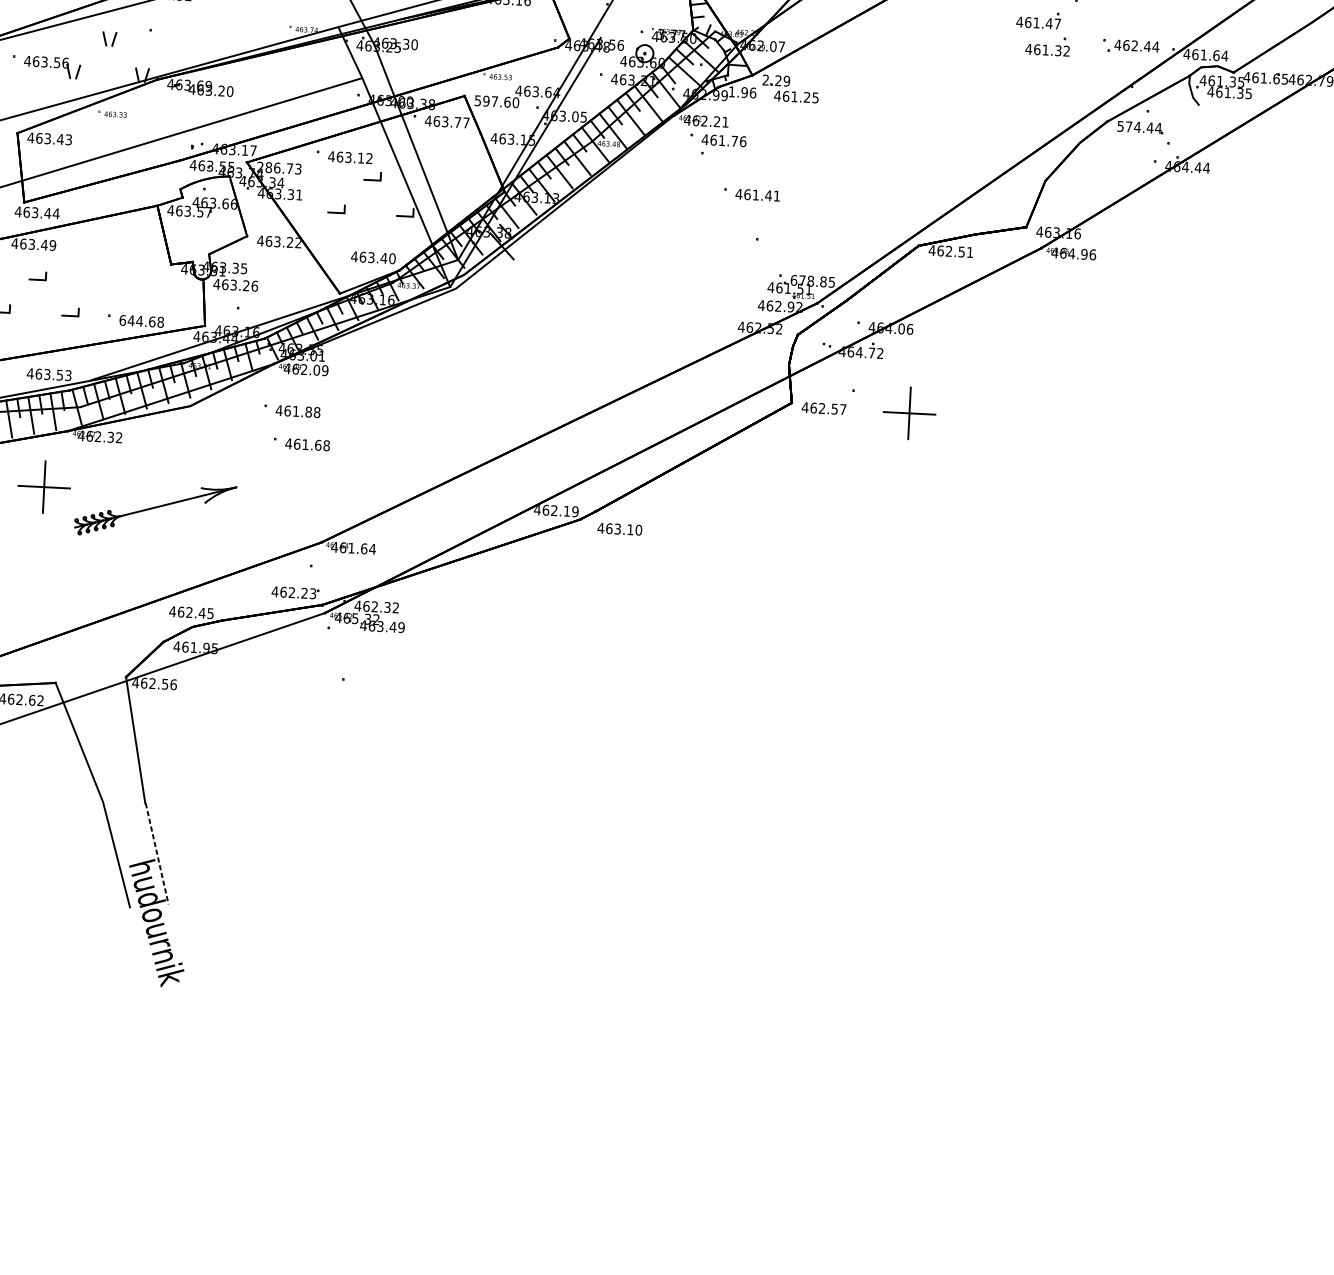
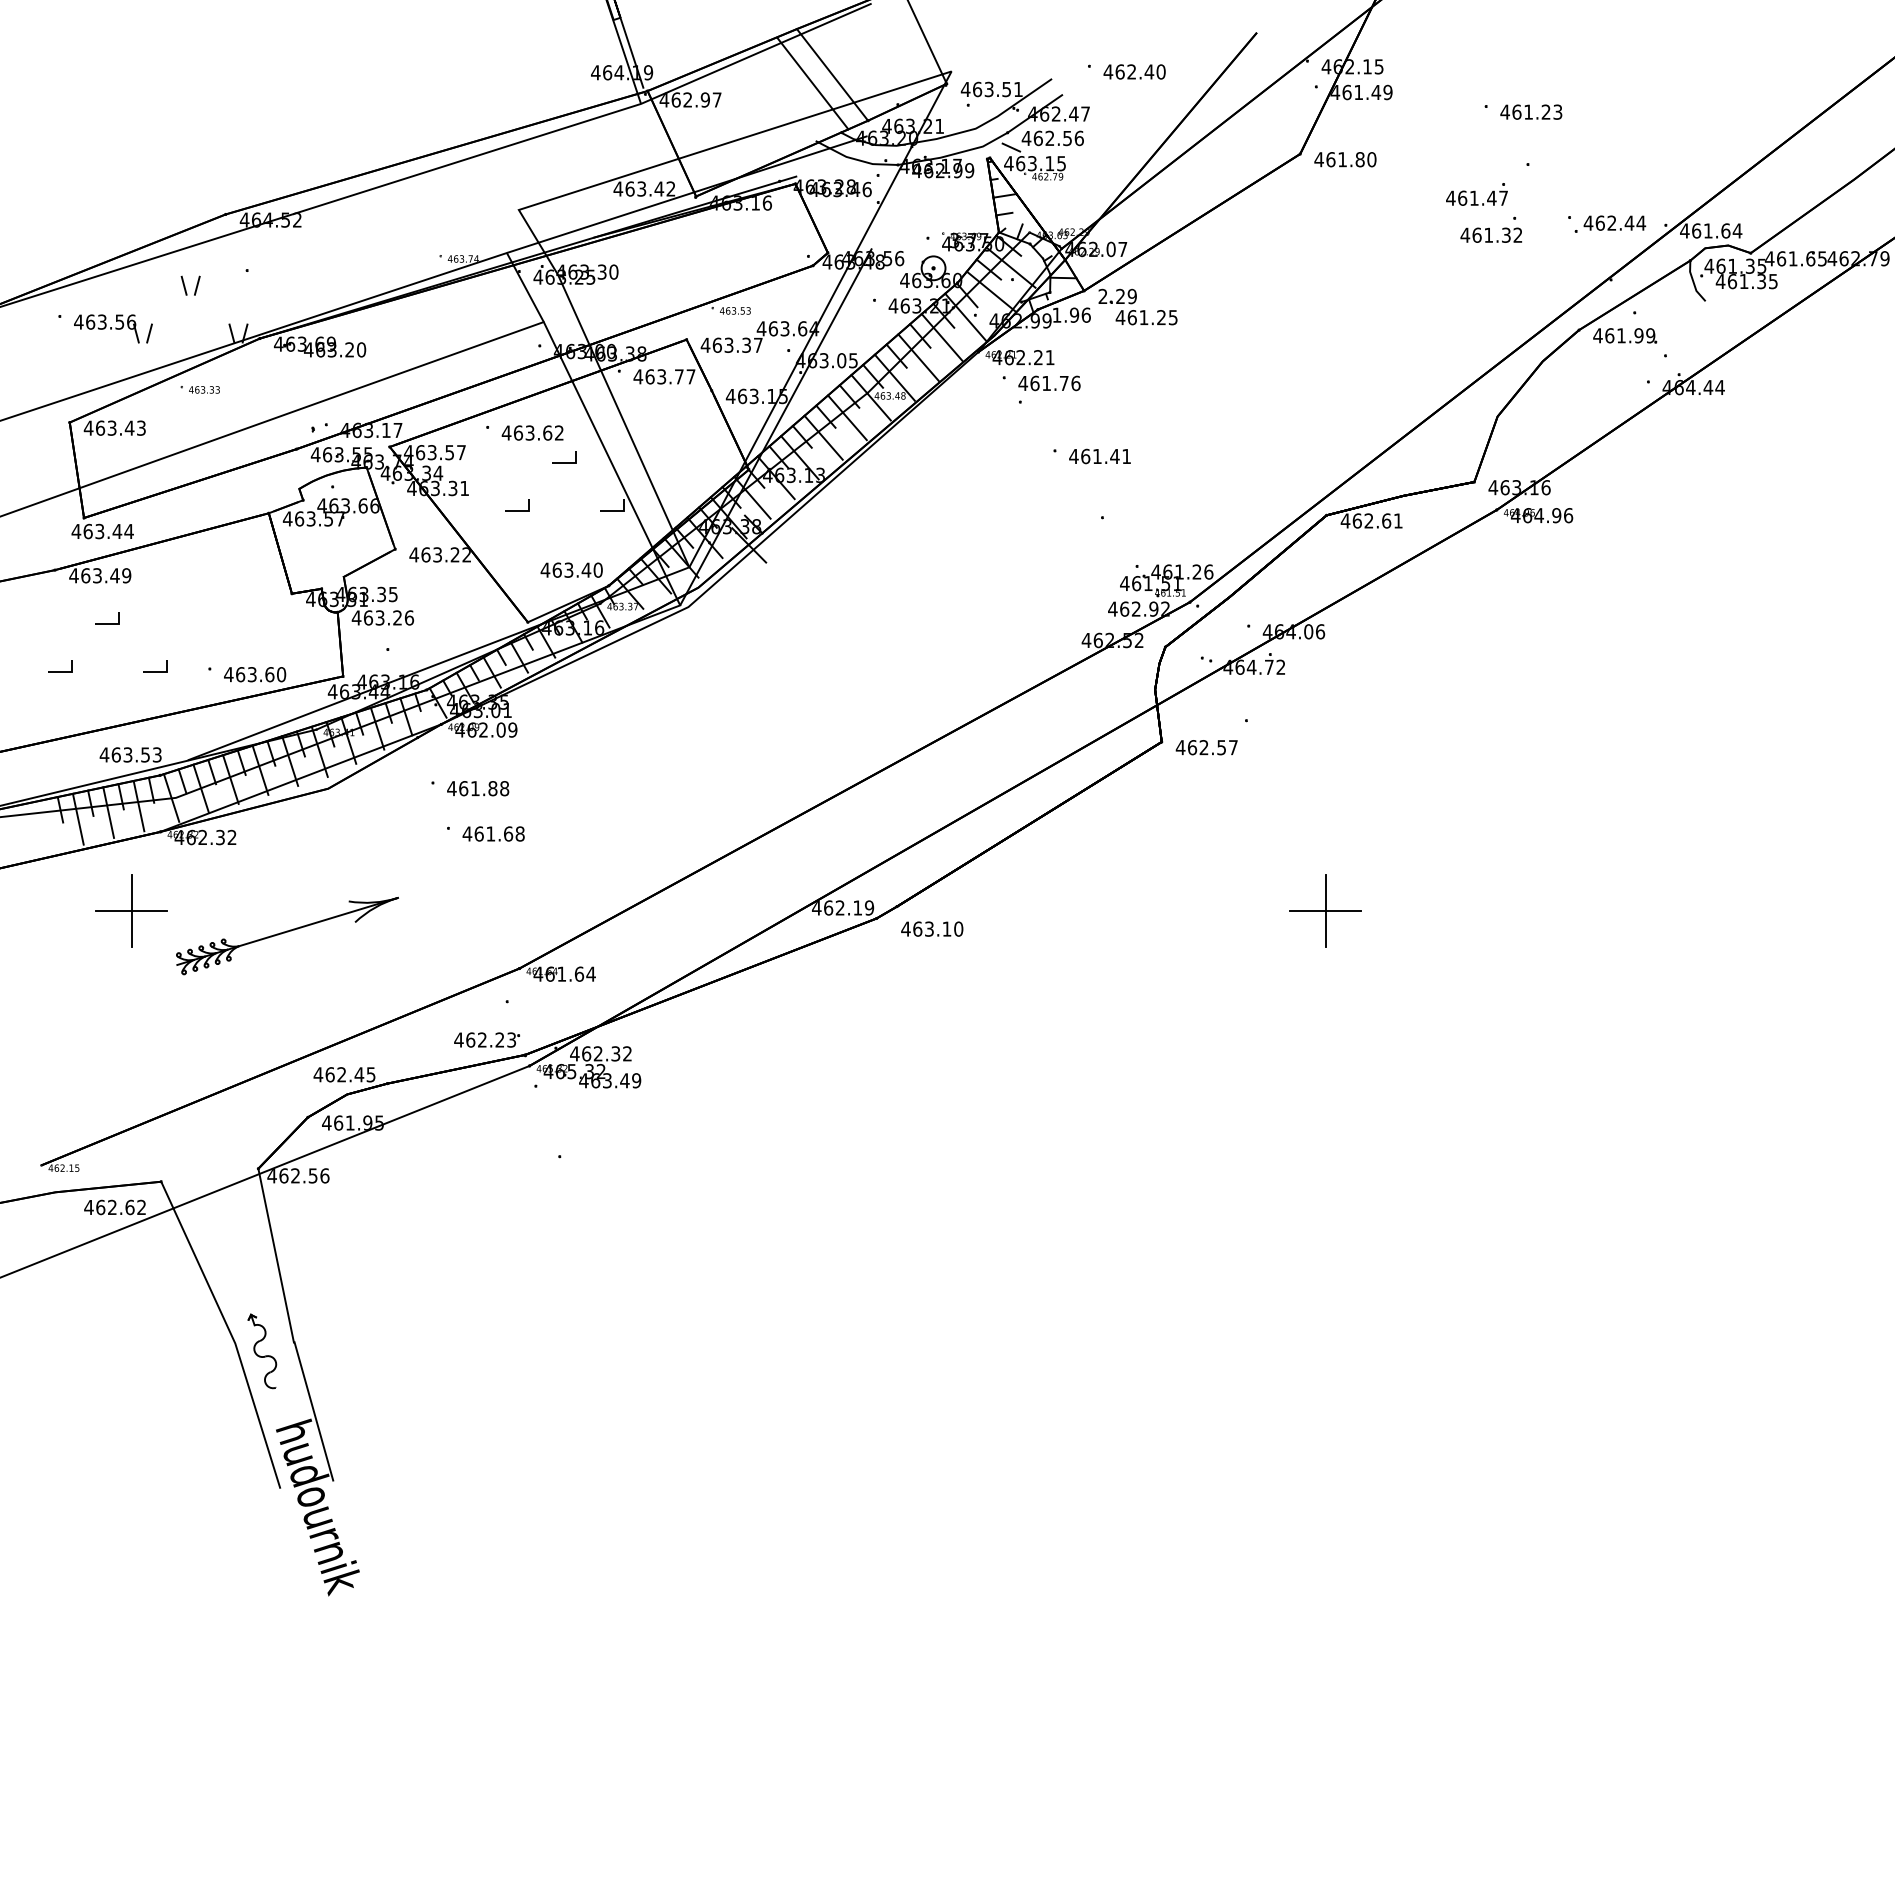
text: (496, 101) -> (731, 344), 597.60 -> 463.37
text: (1139, 127) -> (1624, 335), 574.44 -> 461.99
text: (361, 157) -> (547, 432), 463.12 -> 463.62
text: (278, 168) -> (434, 452), 286.73 -> 463.57
text: (961, 251) -> (1386, 520), 462.51 -> 462.61
text: (812, 280) -> (1182, 571), 678.85 -> 461.26
text: (142, 321) -> (255, 674), 644.68 -> 463.60
part: (909, 412) -> (1325, 910), moved
part: (122, 808) -> (262, 1351), added
line: (156, 853) -> (313, 1411), dashed -> solid

